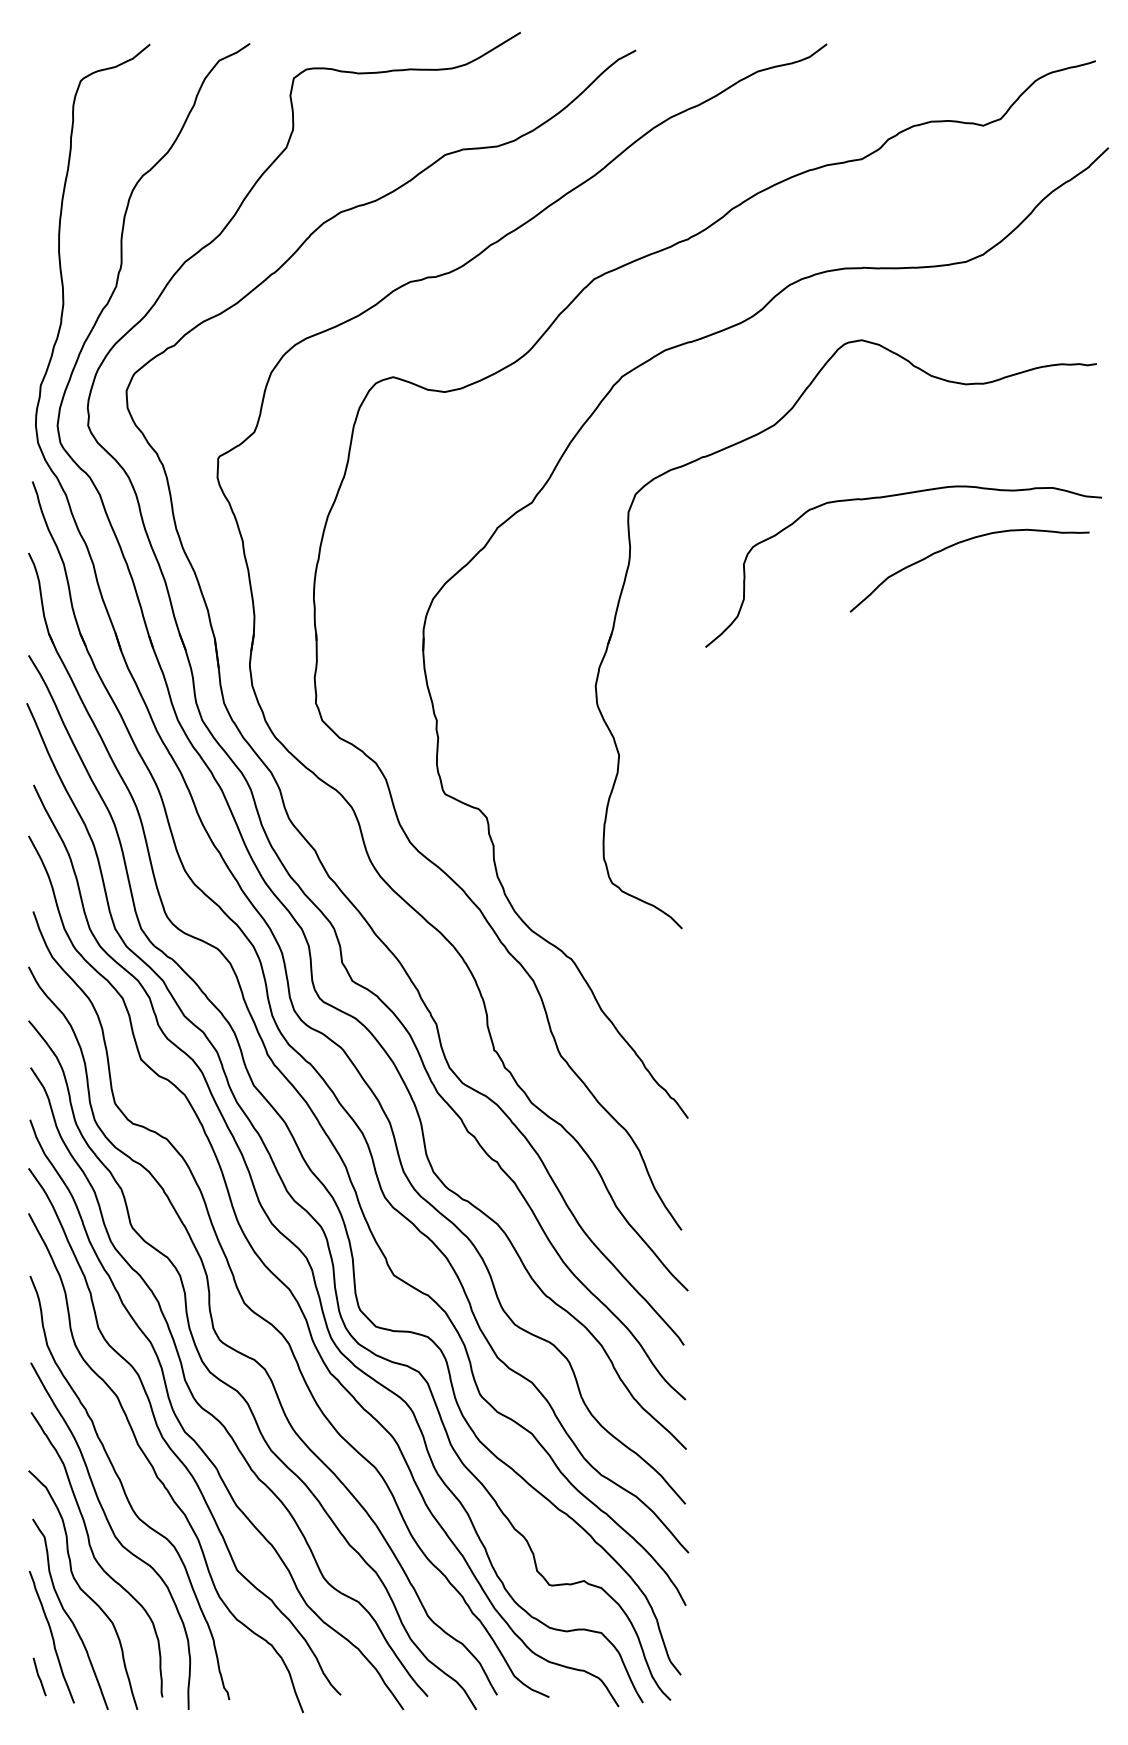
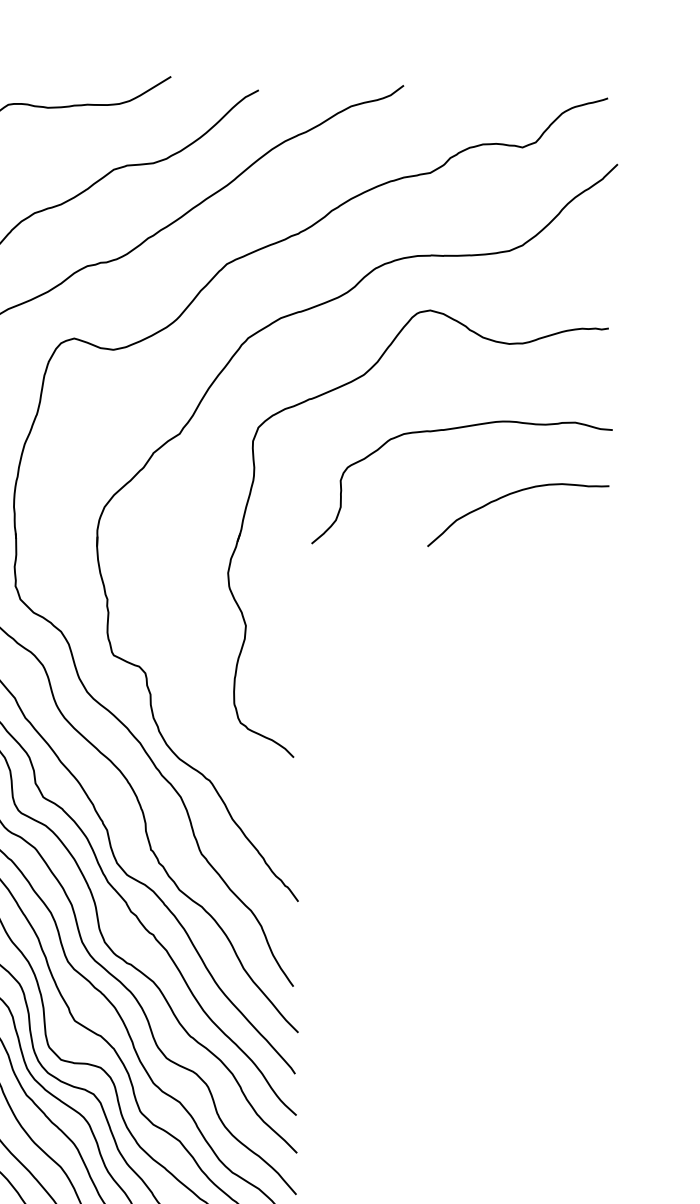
curve: (960, 543) -> (511, 494), moved

